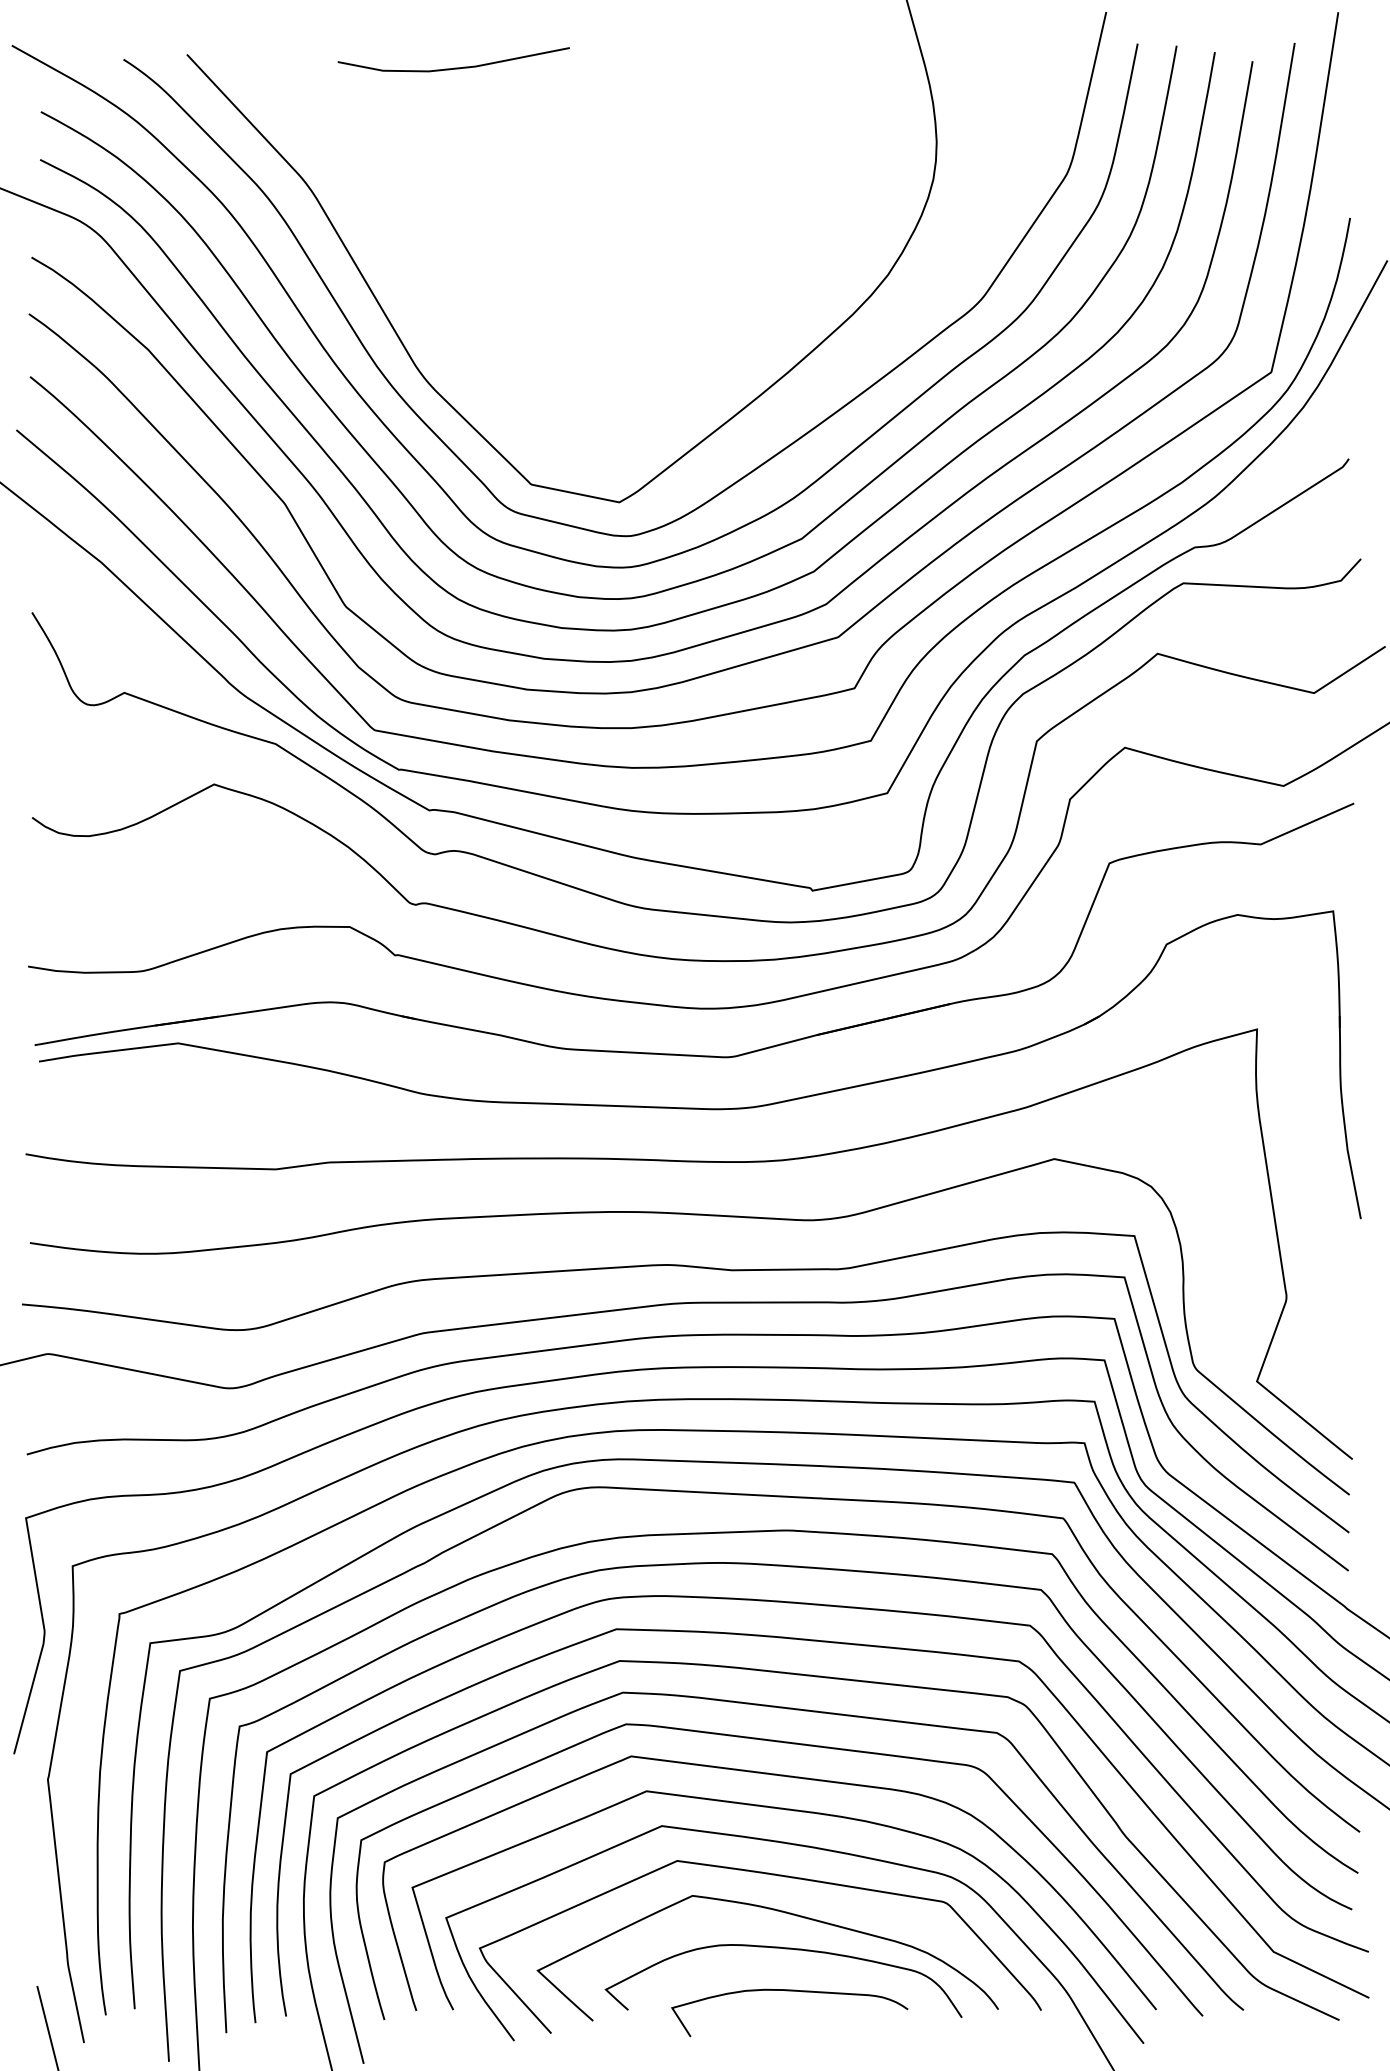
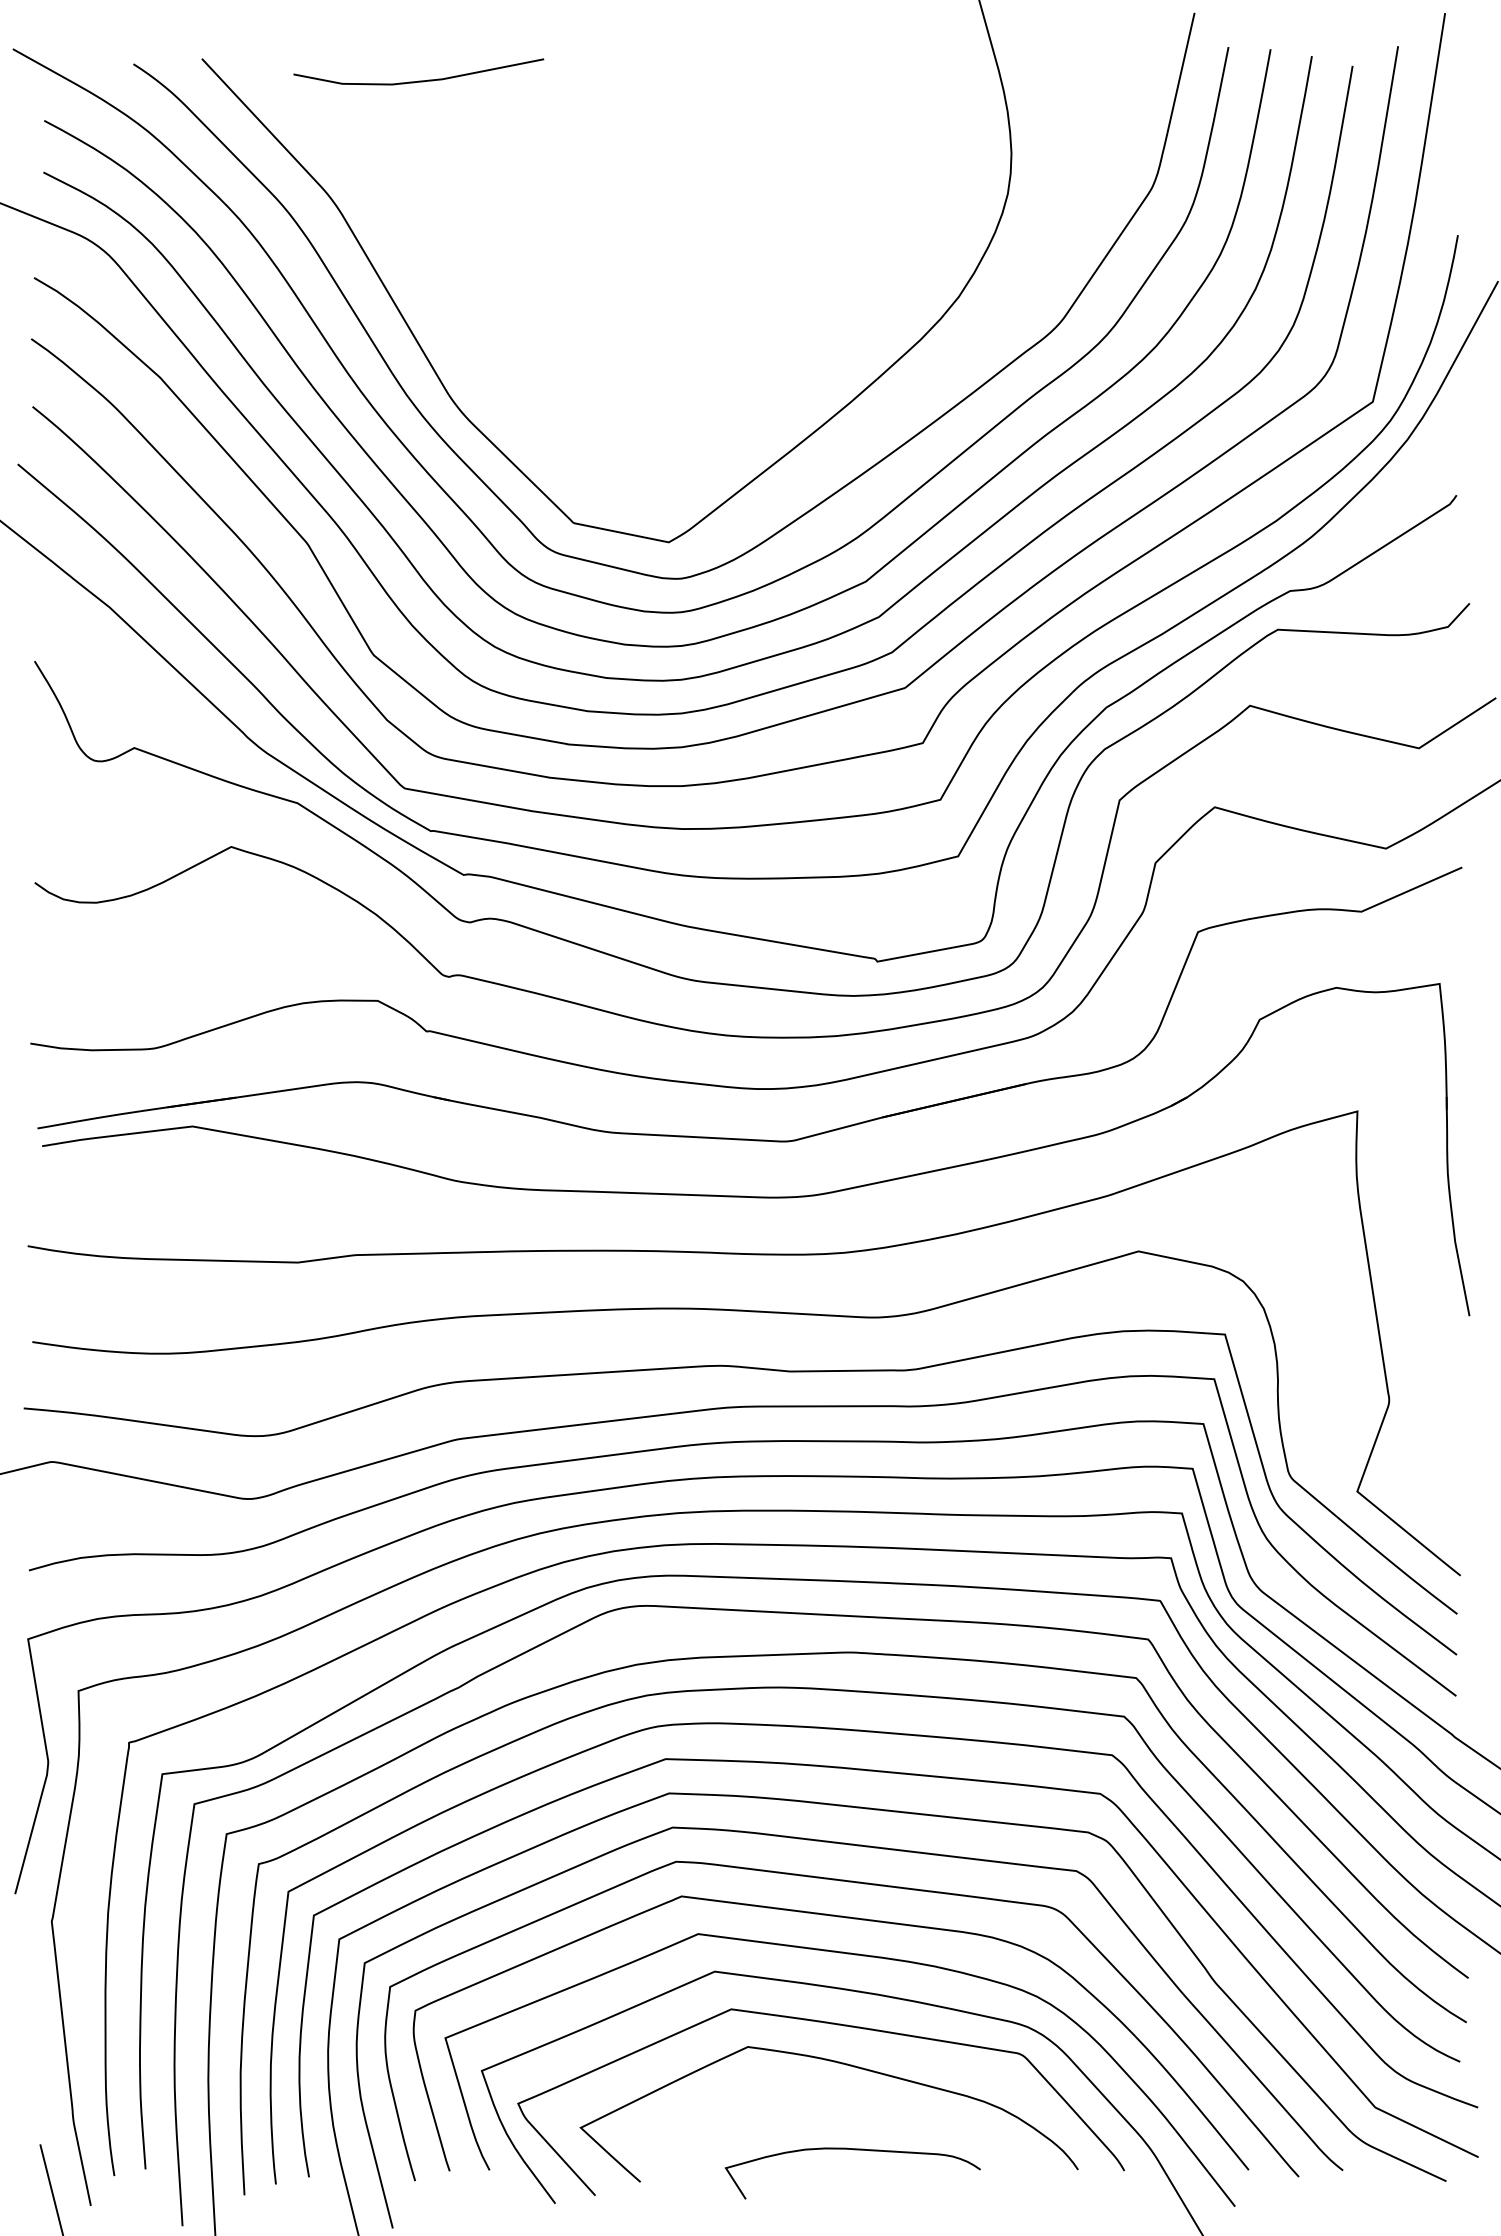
line: (454, 67) -> (419, 80), moved
curve: (784, 1949) -> (847, 2104), removed

